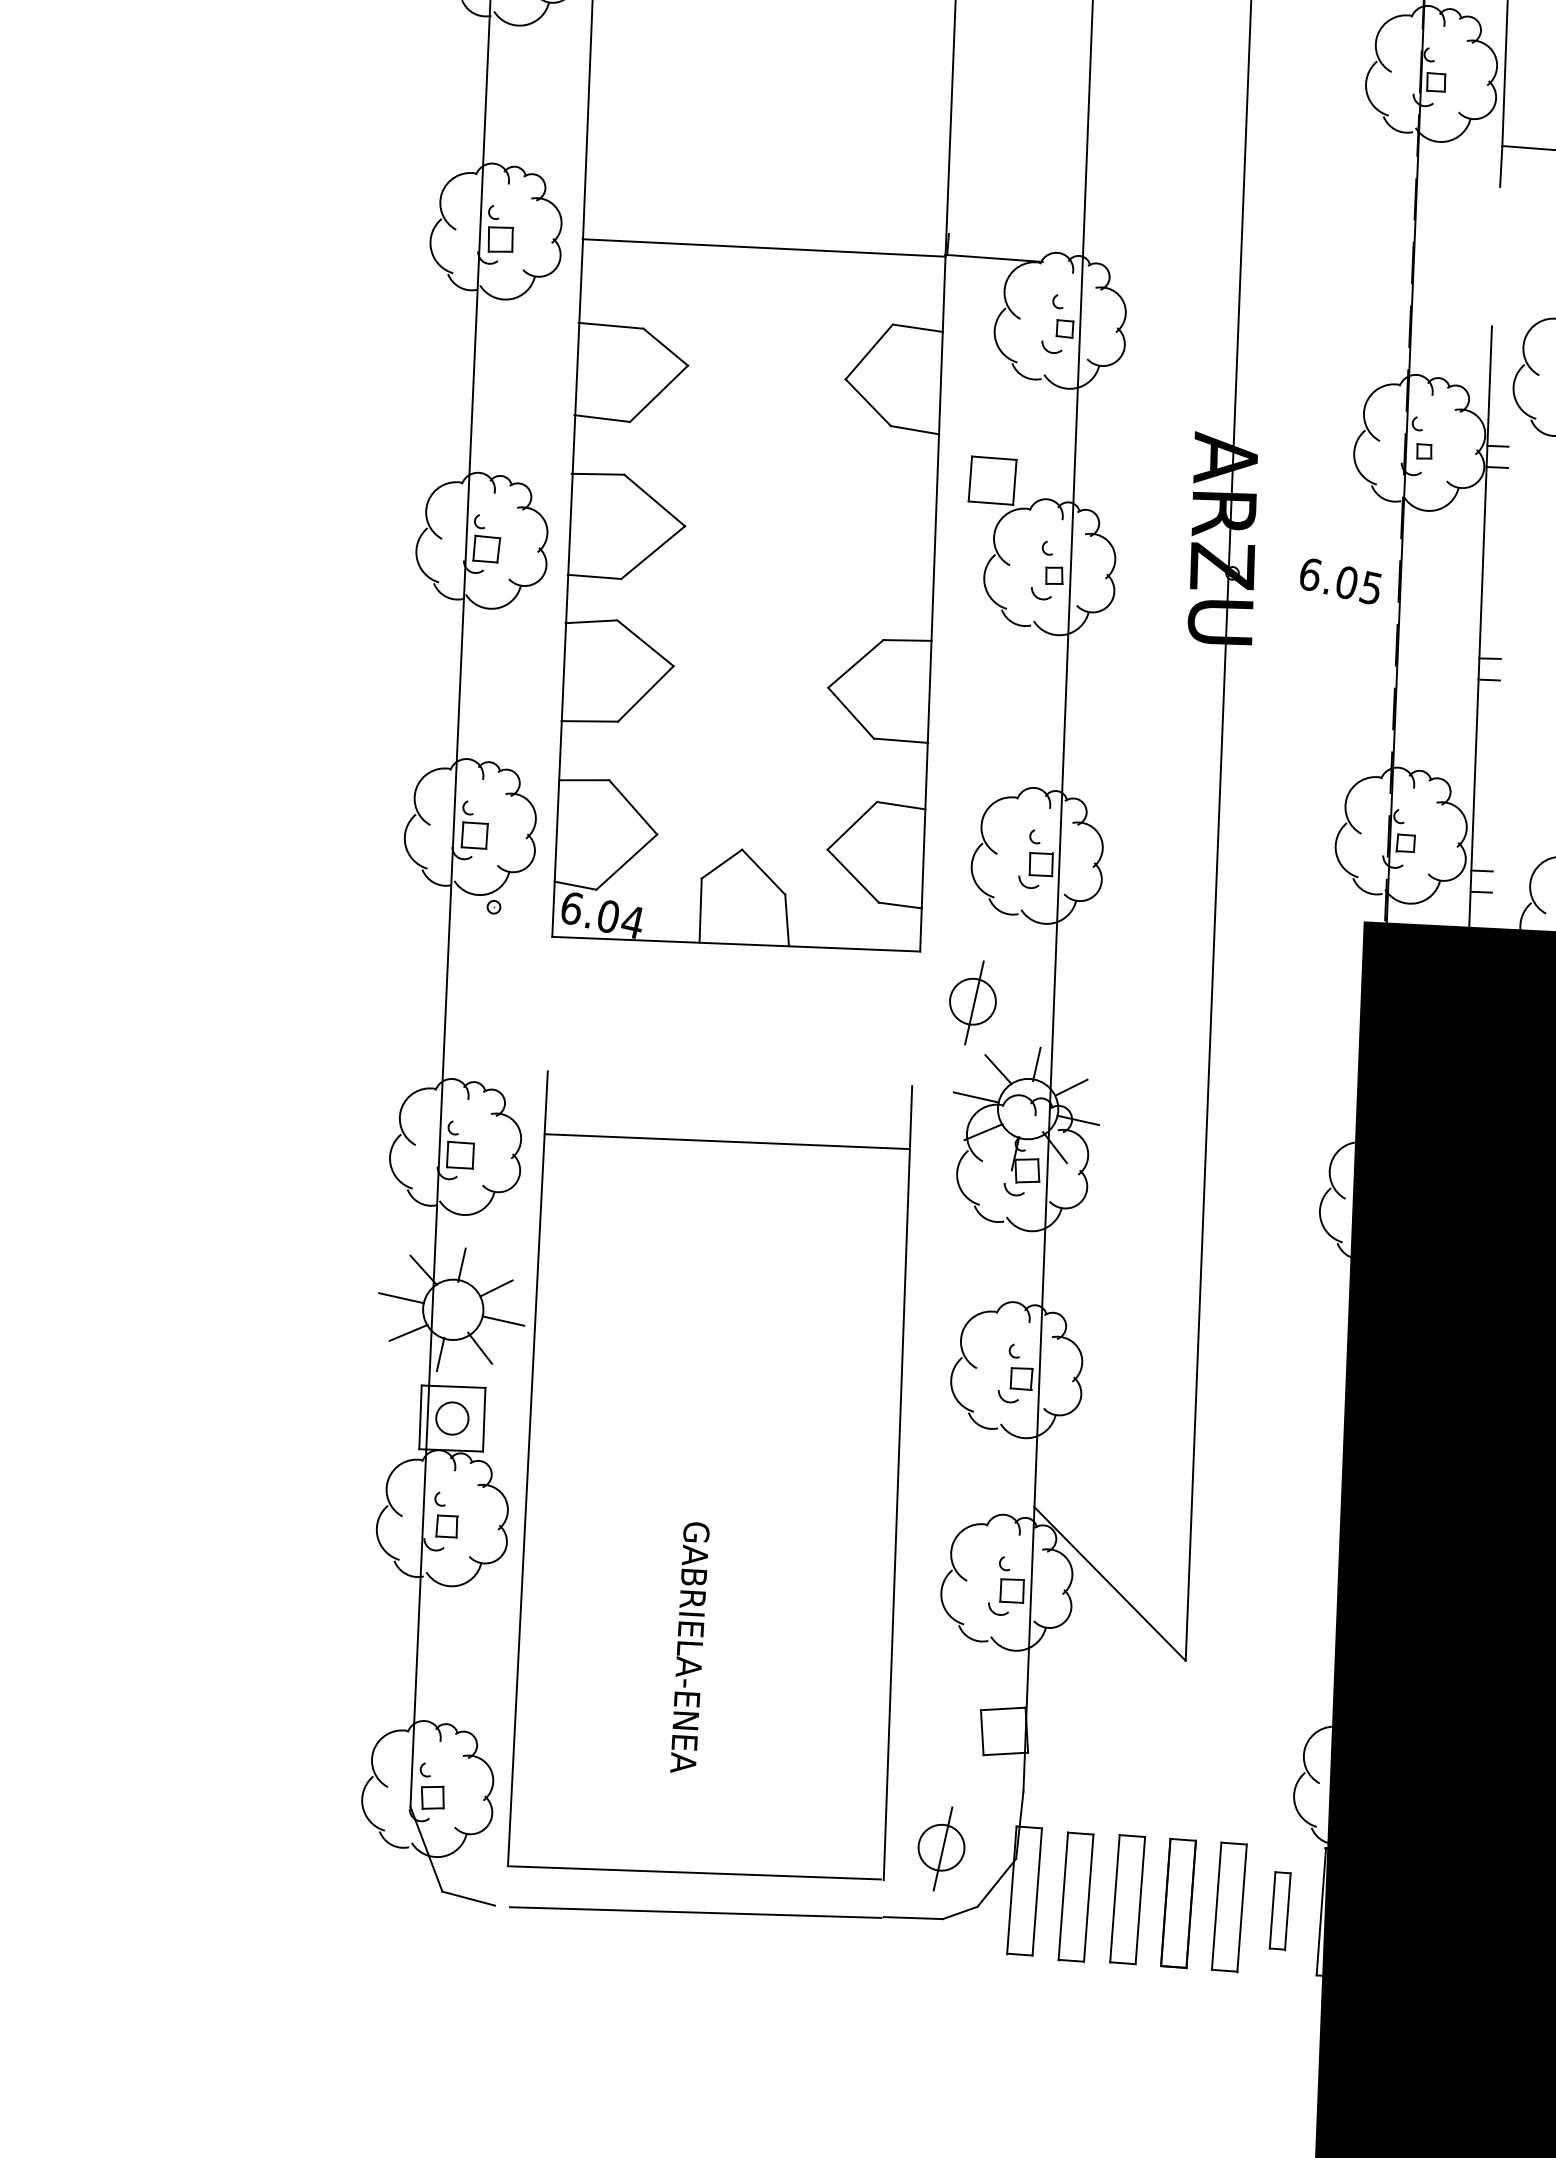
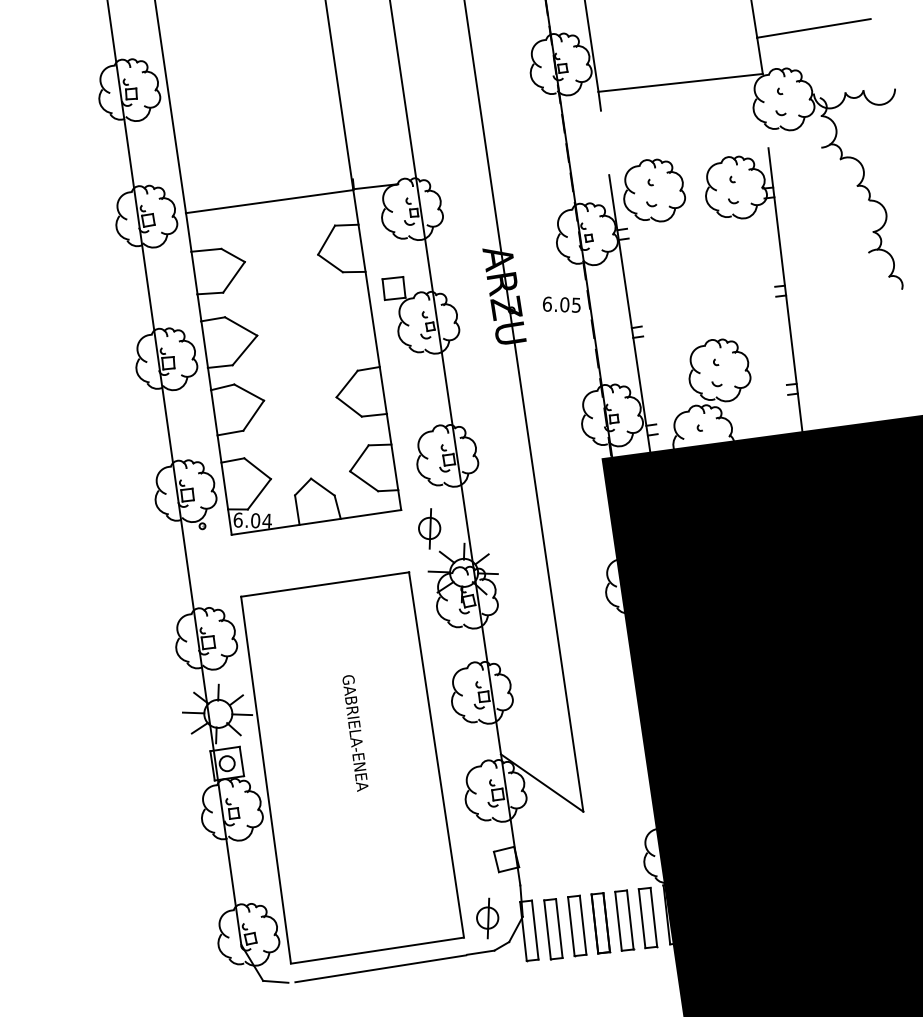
line: (727, 1141) -> (325, 584), moved
text: (689, 1648) -> (355, 733), moved
part: (1279, 1909) -> (647, 917), size x1.67

